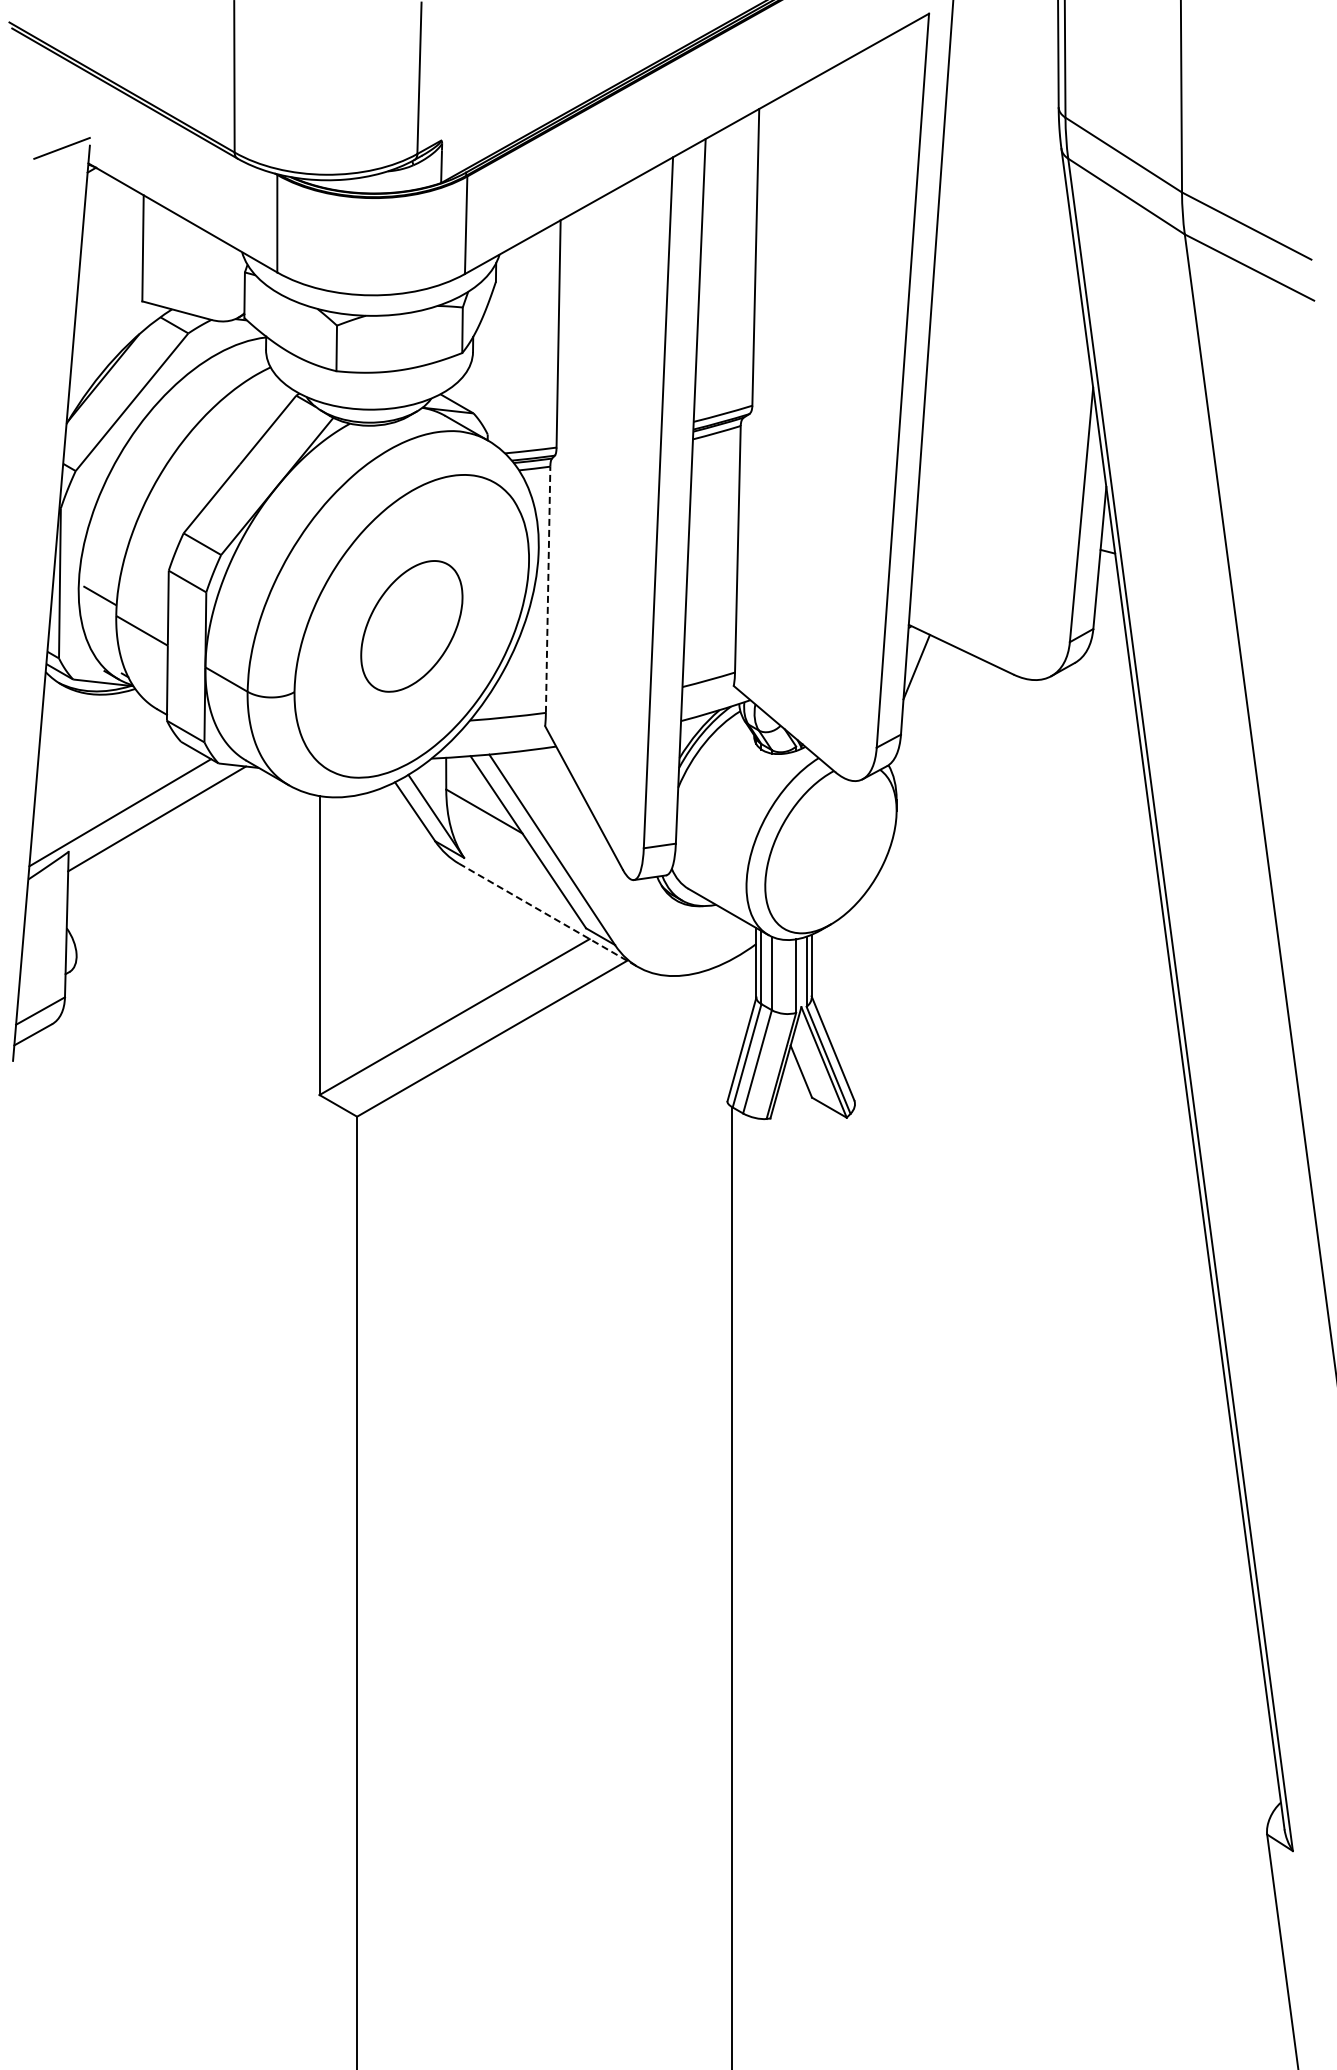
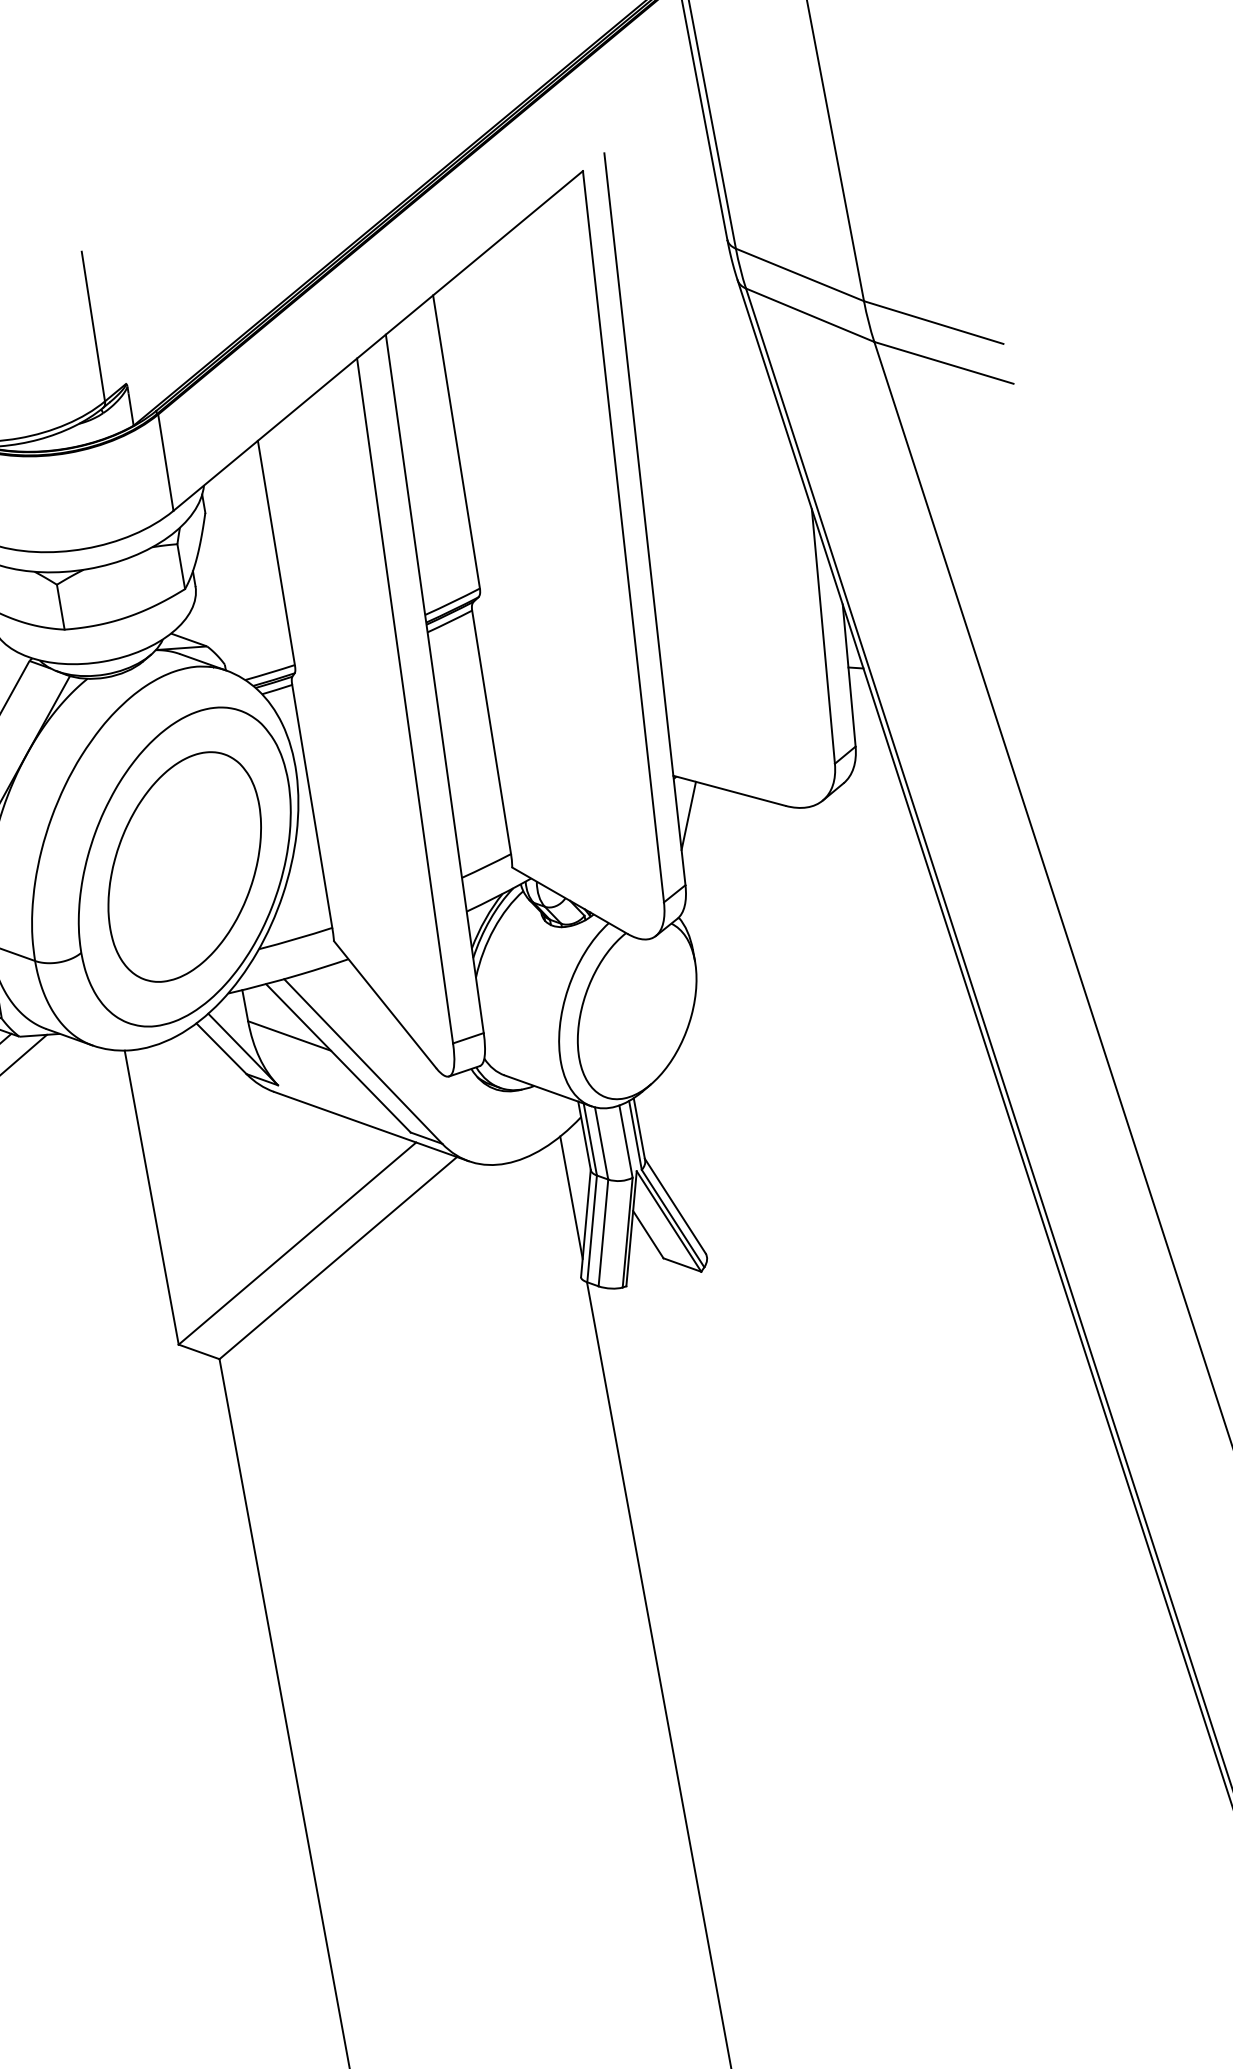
line: (548, 589) -> (312, 806), dashed -> solid
part: (411, 626) -> (184, 867), size x1.67
line: (548, 915) -> (371, 1126), dashed -> solid
line: (732, 1021) -> (571, 1197), added

